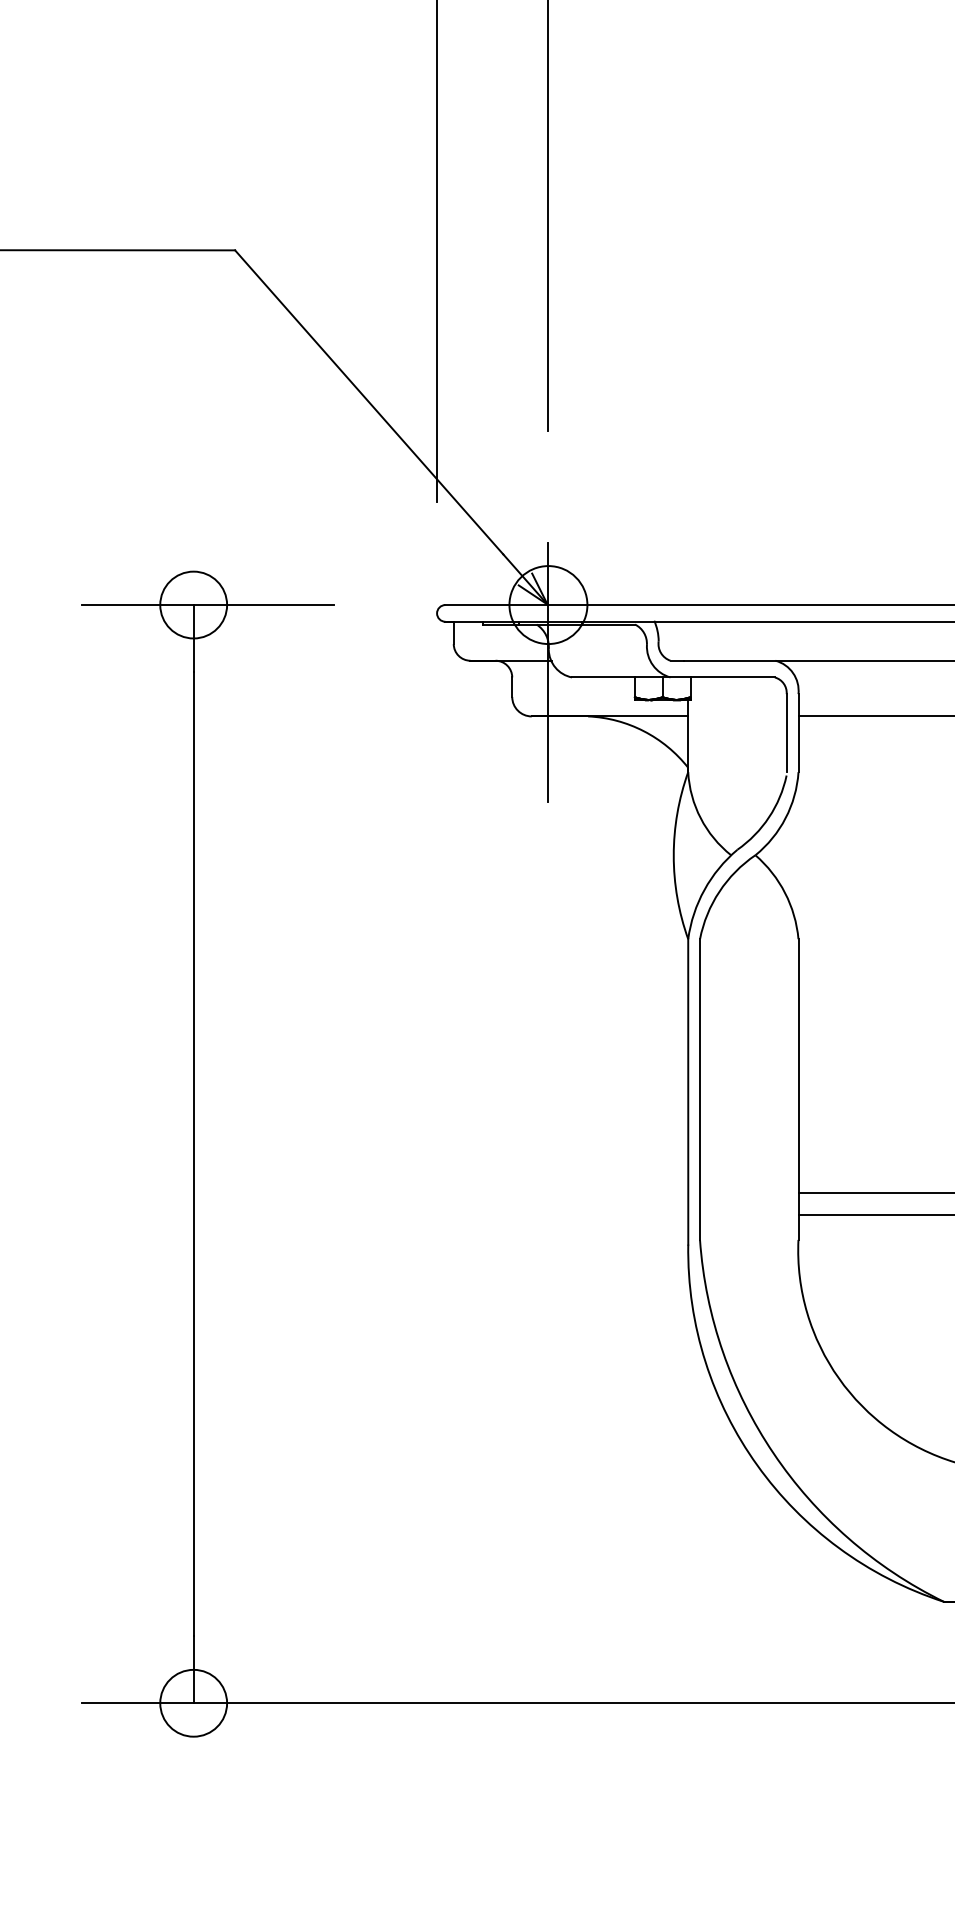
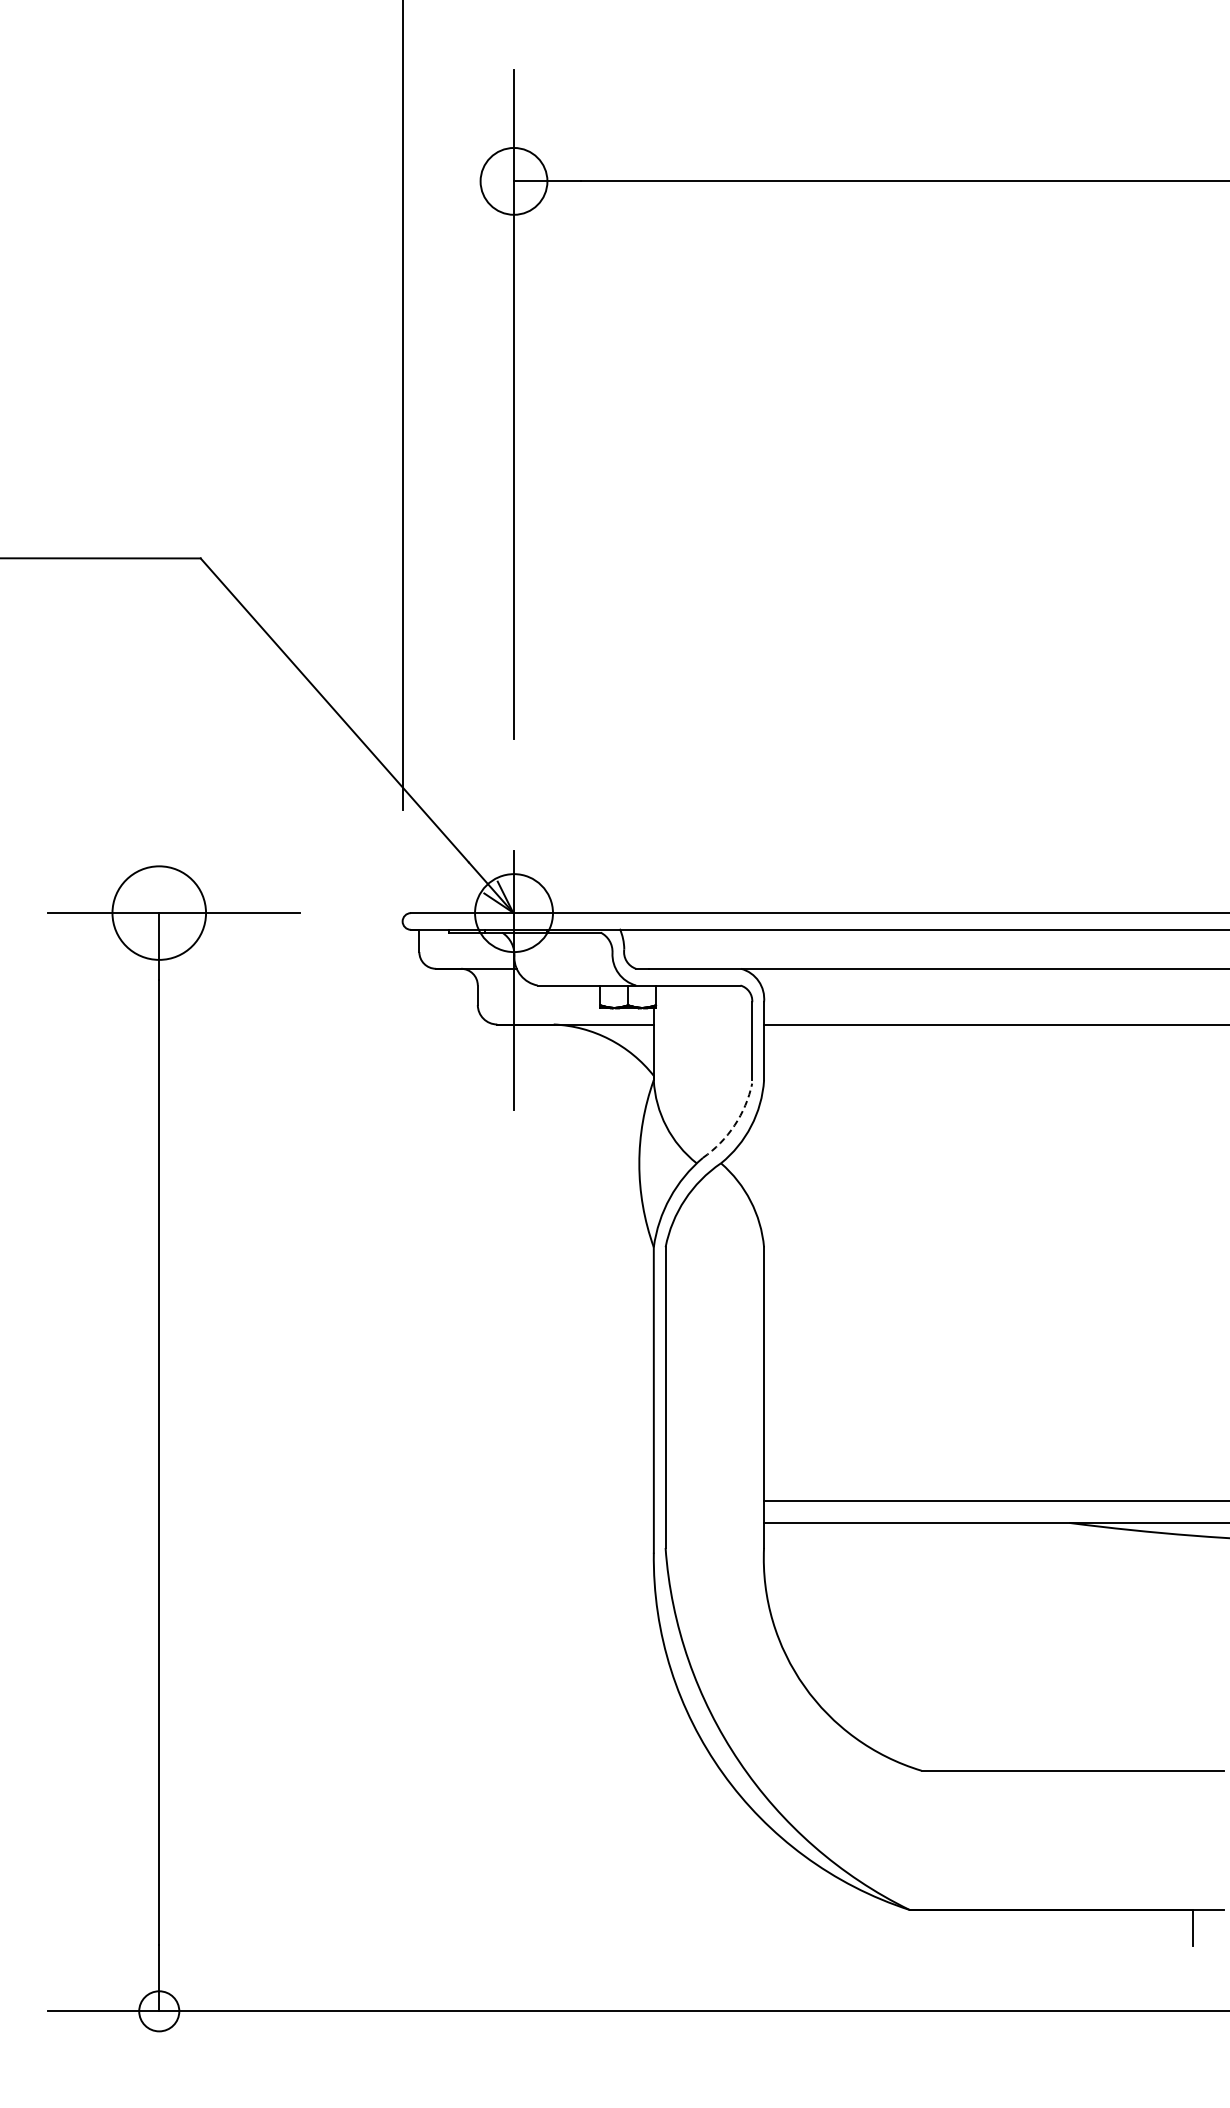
circle: (192, 604) -> (158, 912), size x1.4
arc: (768, 817) -> (734, 1125), solid -> dashed
circle: (192, 1702) -> (158, 2010), size x0.6

